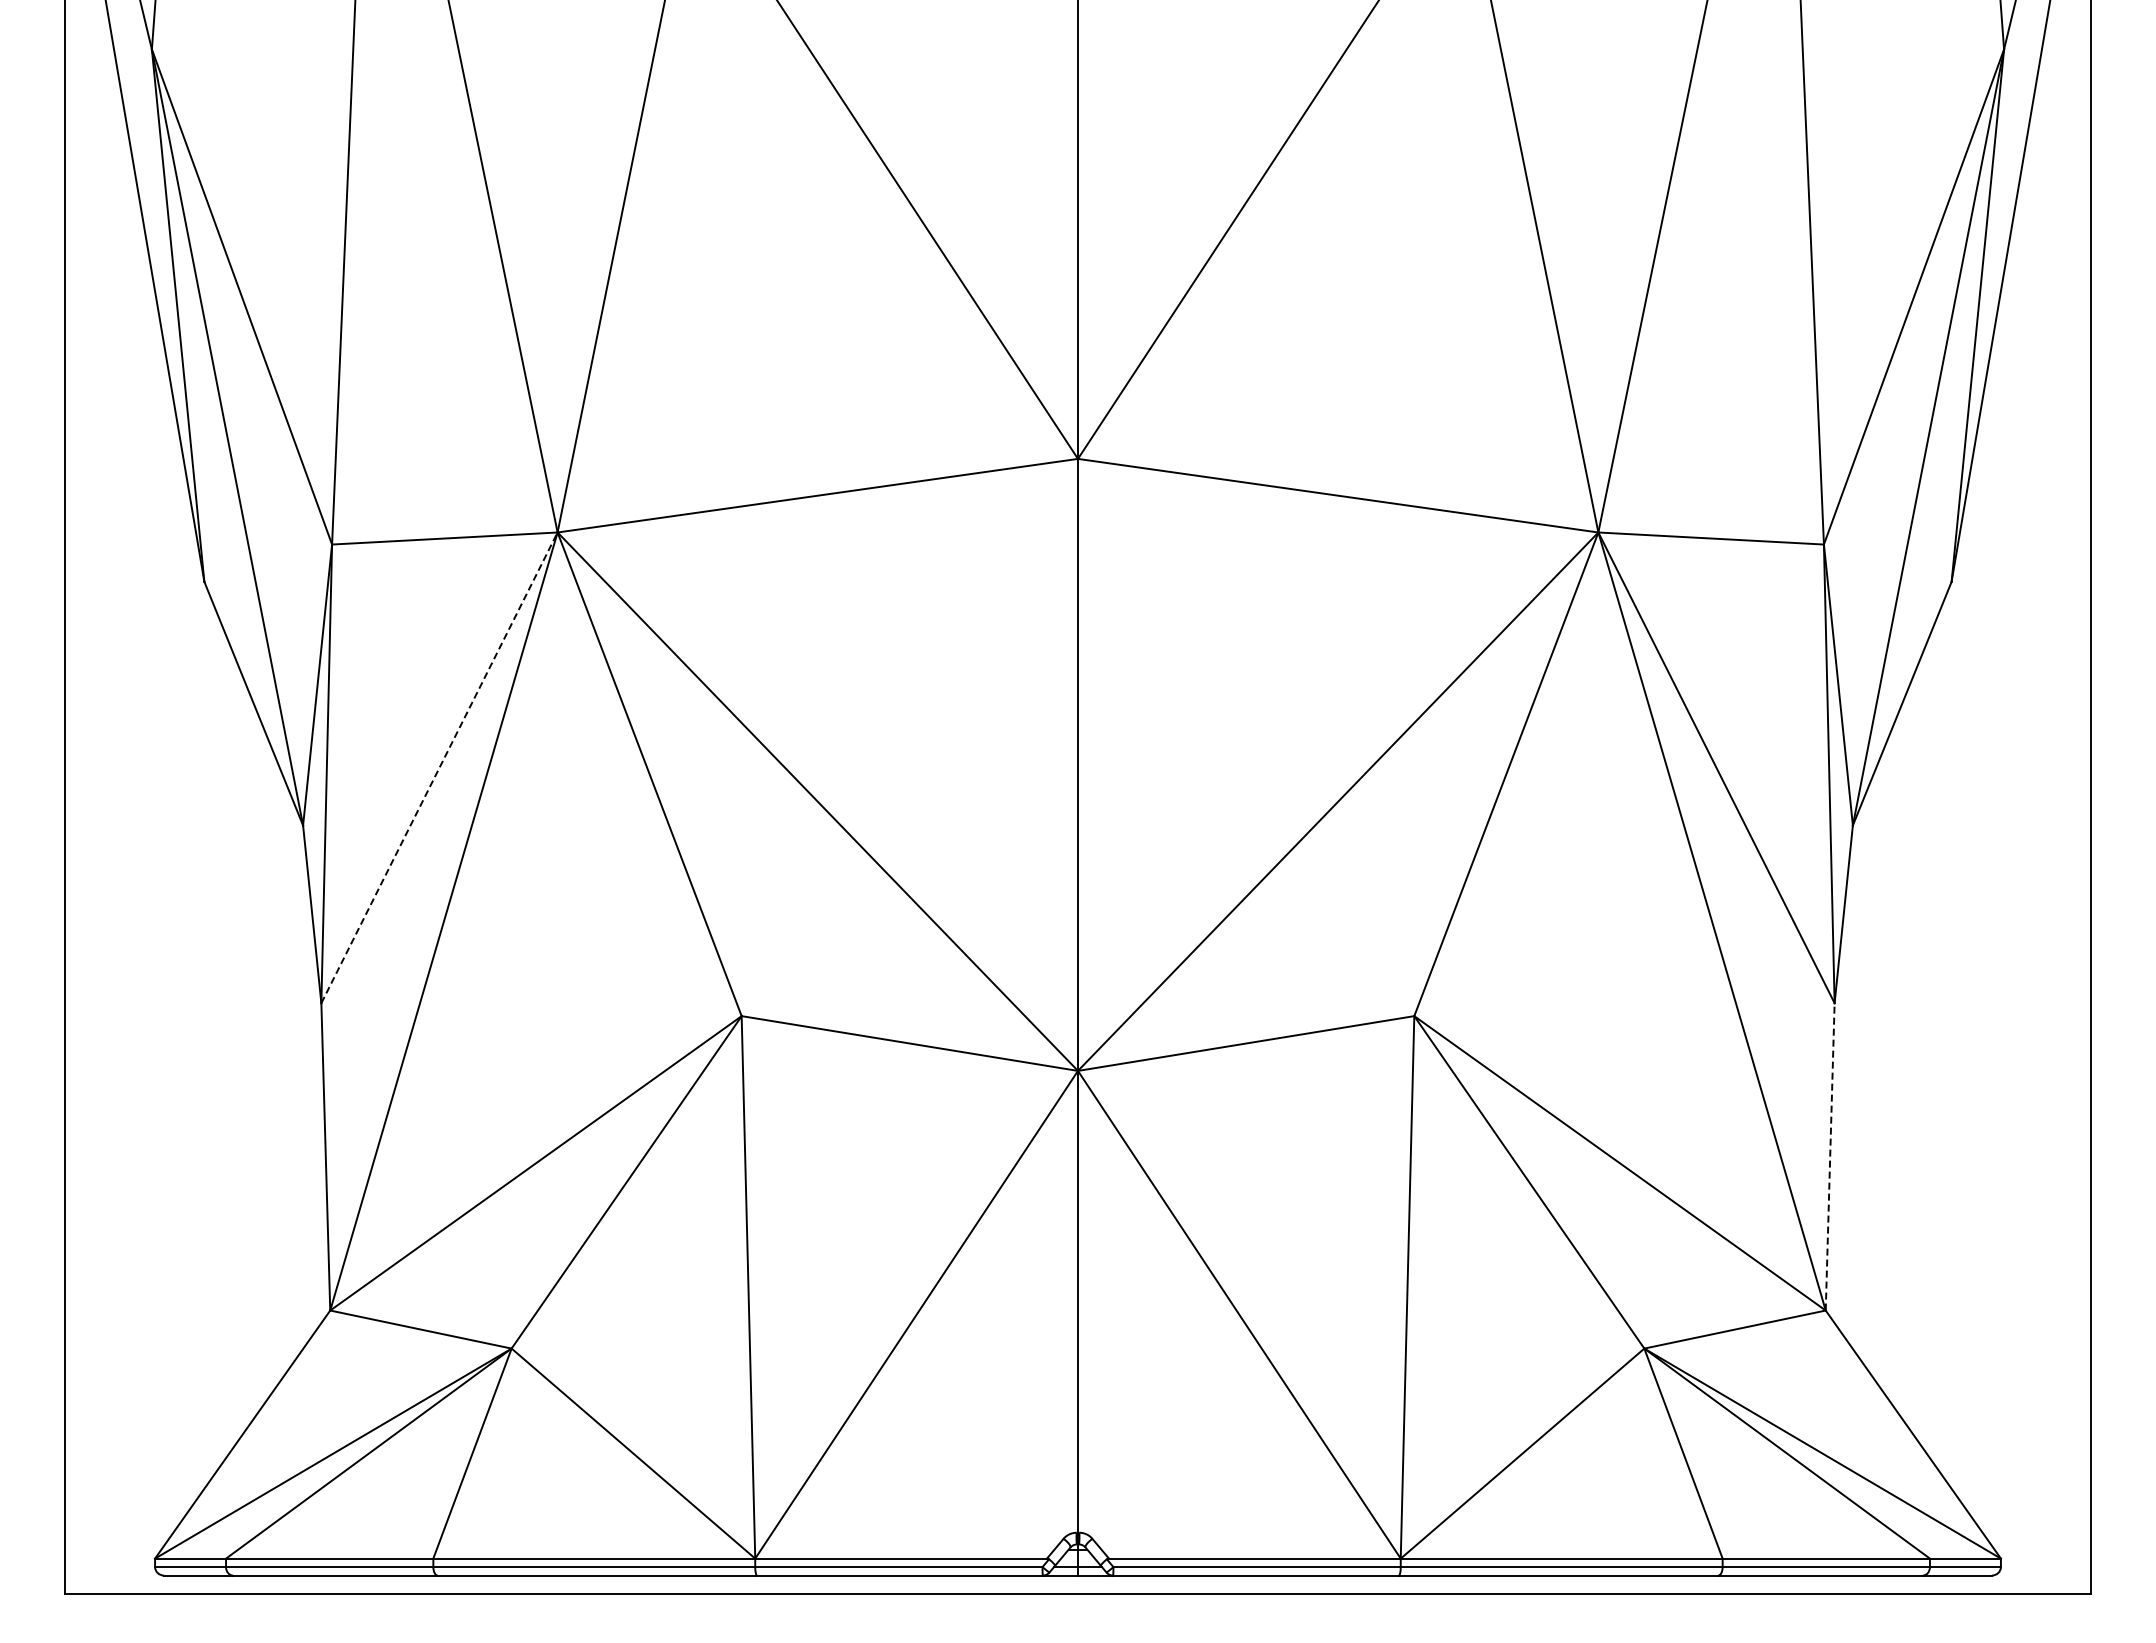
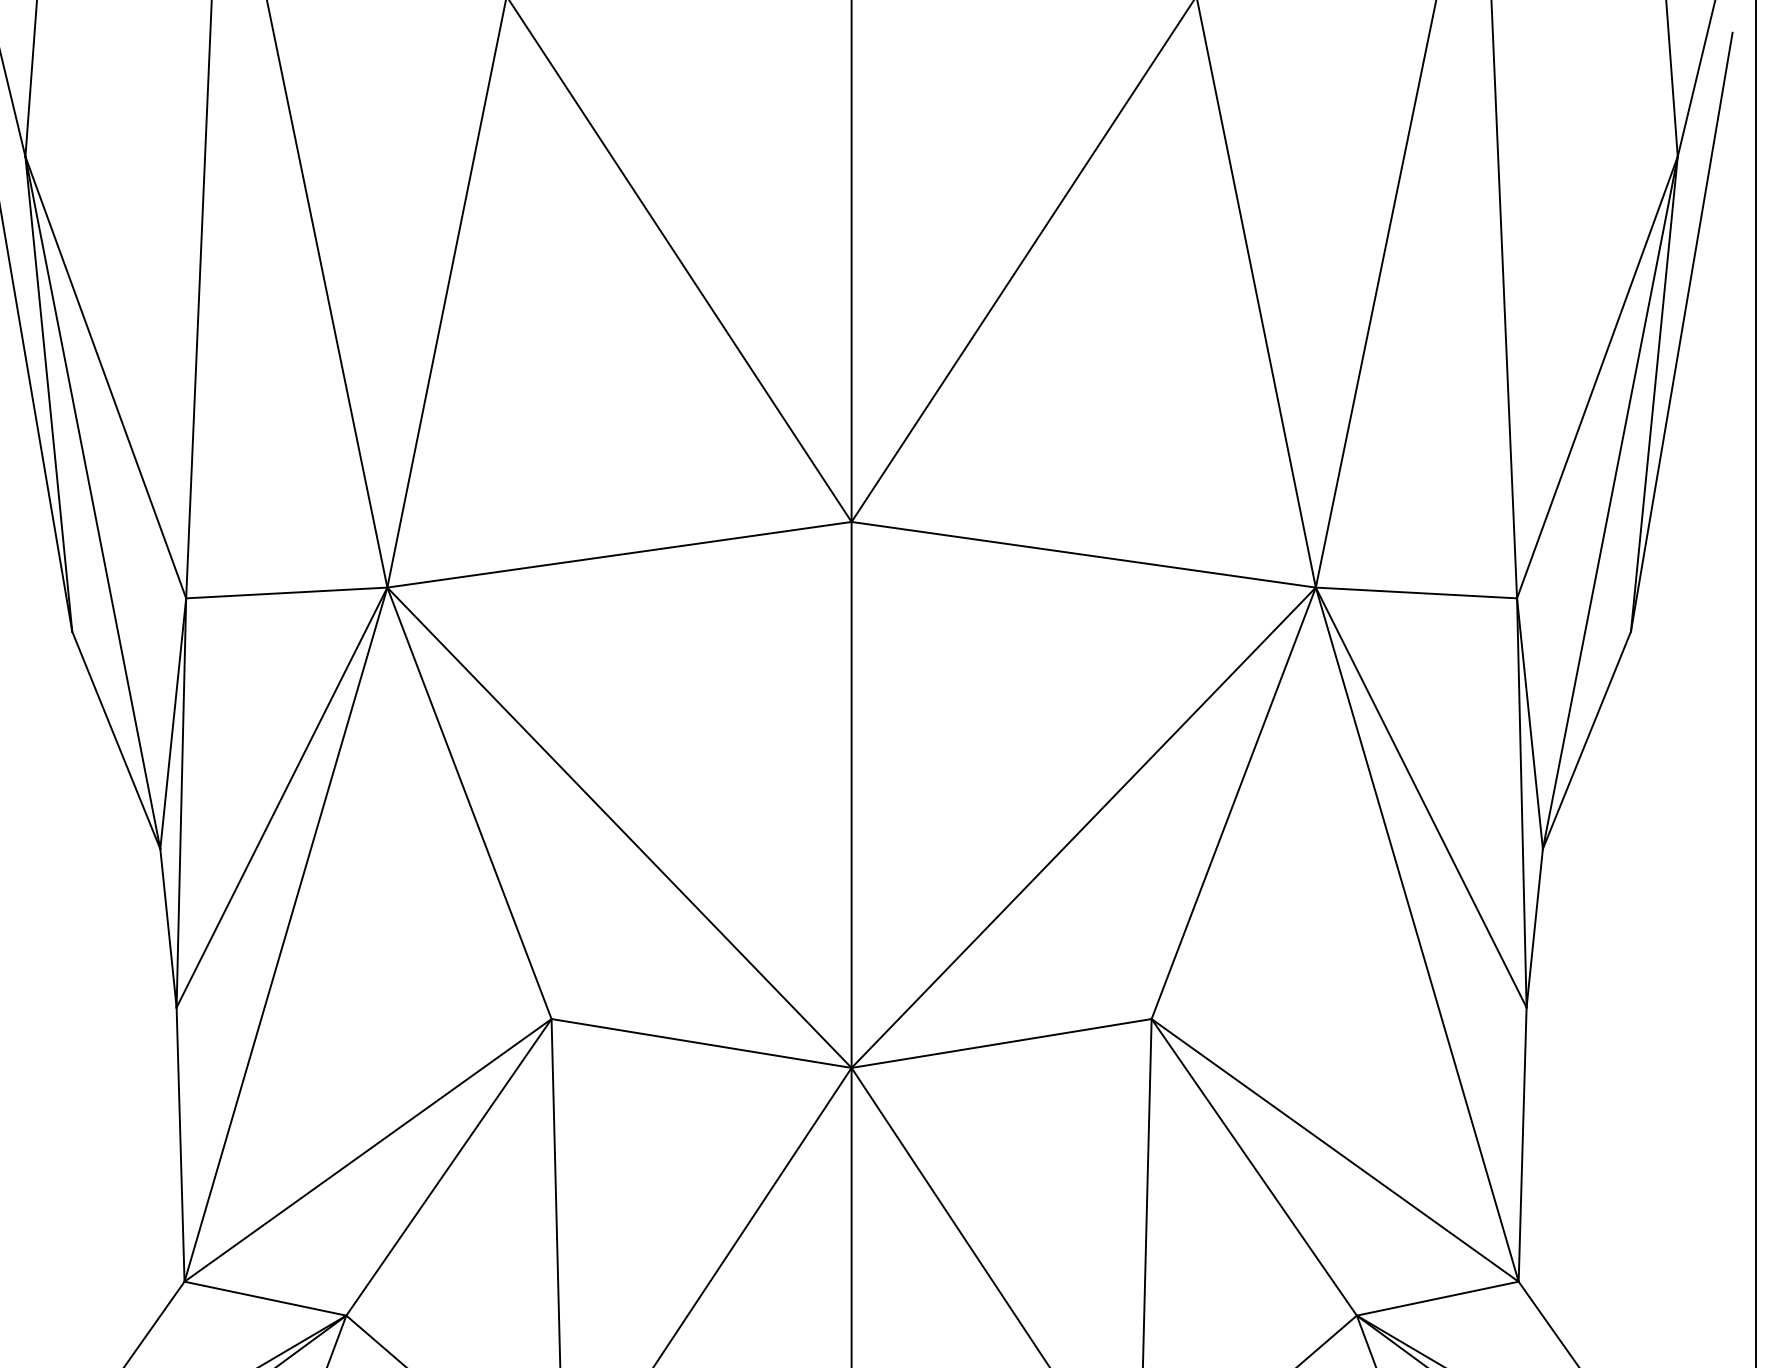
line: (439, 767) -> (282, 797), dashed -> solid
line: (1830, 1156) -> (1522, 1144), dashed -> solid

